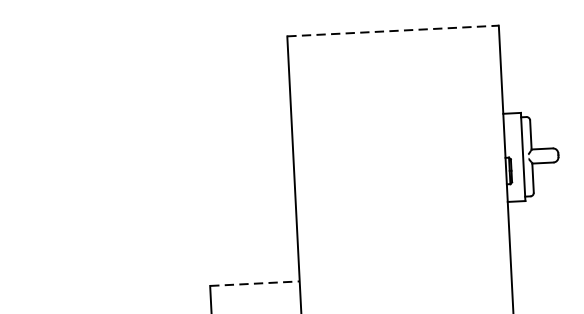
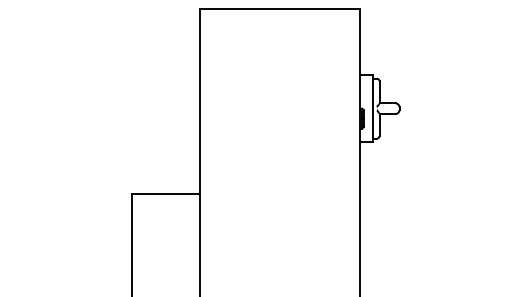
line: (392, 30) -> (279, 8), dashed -> solid
line: (255, 283) -> (166, 193), dashed -> solid

